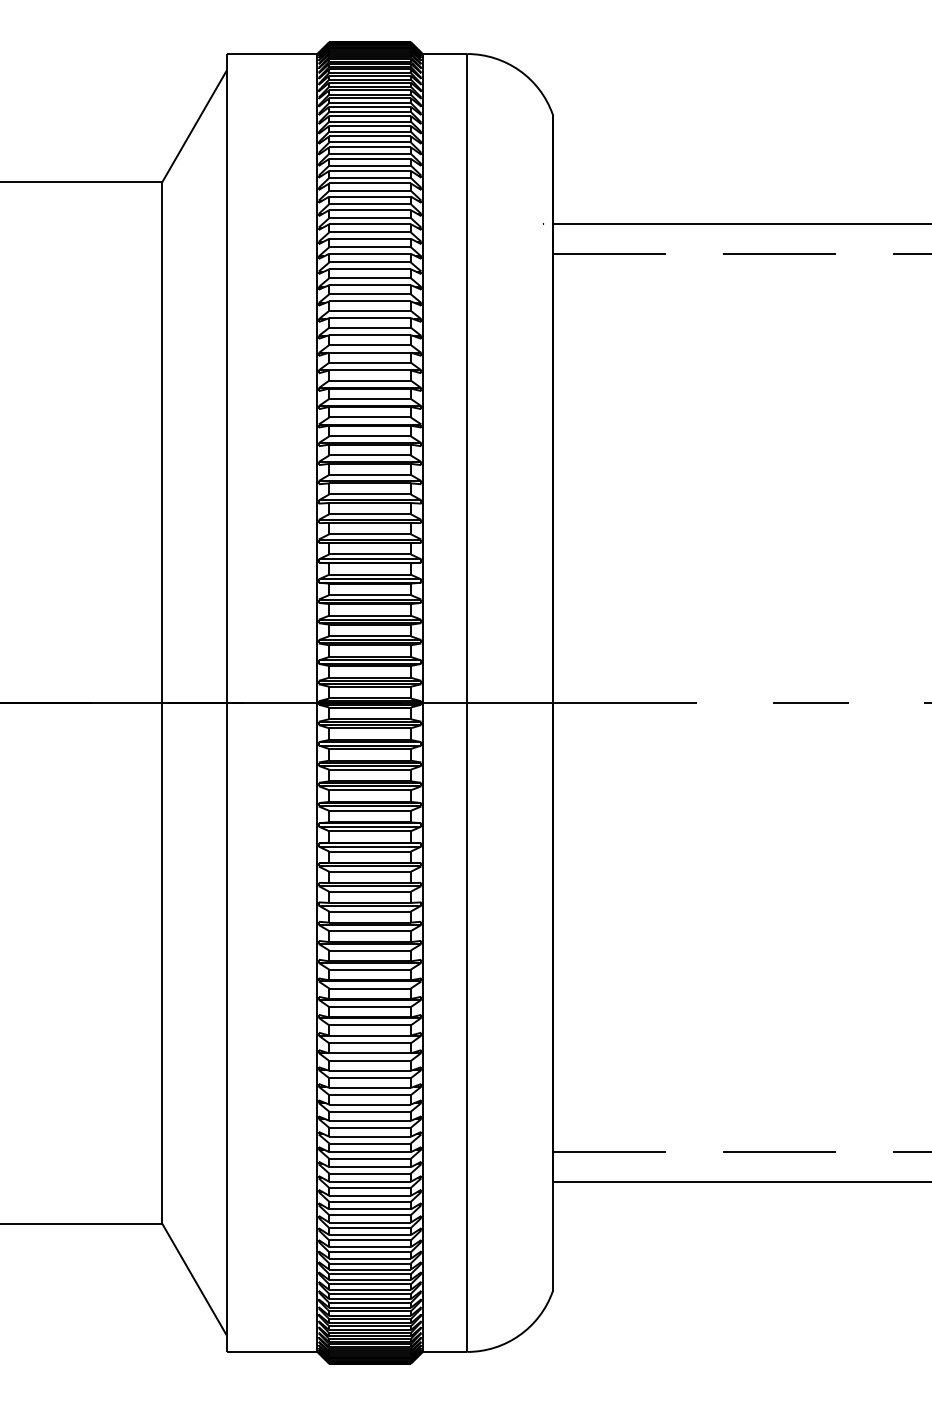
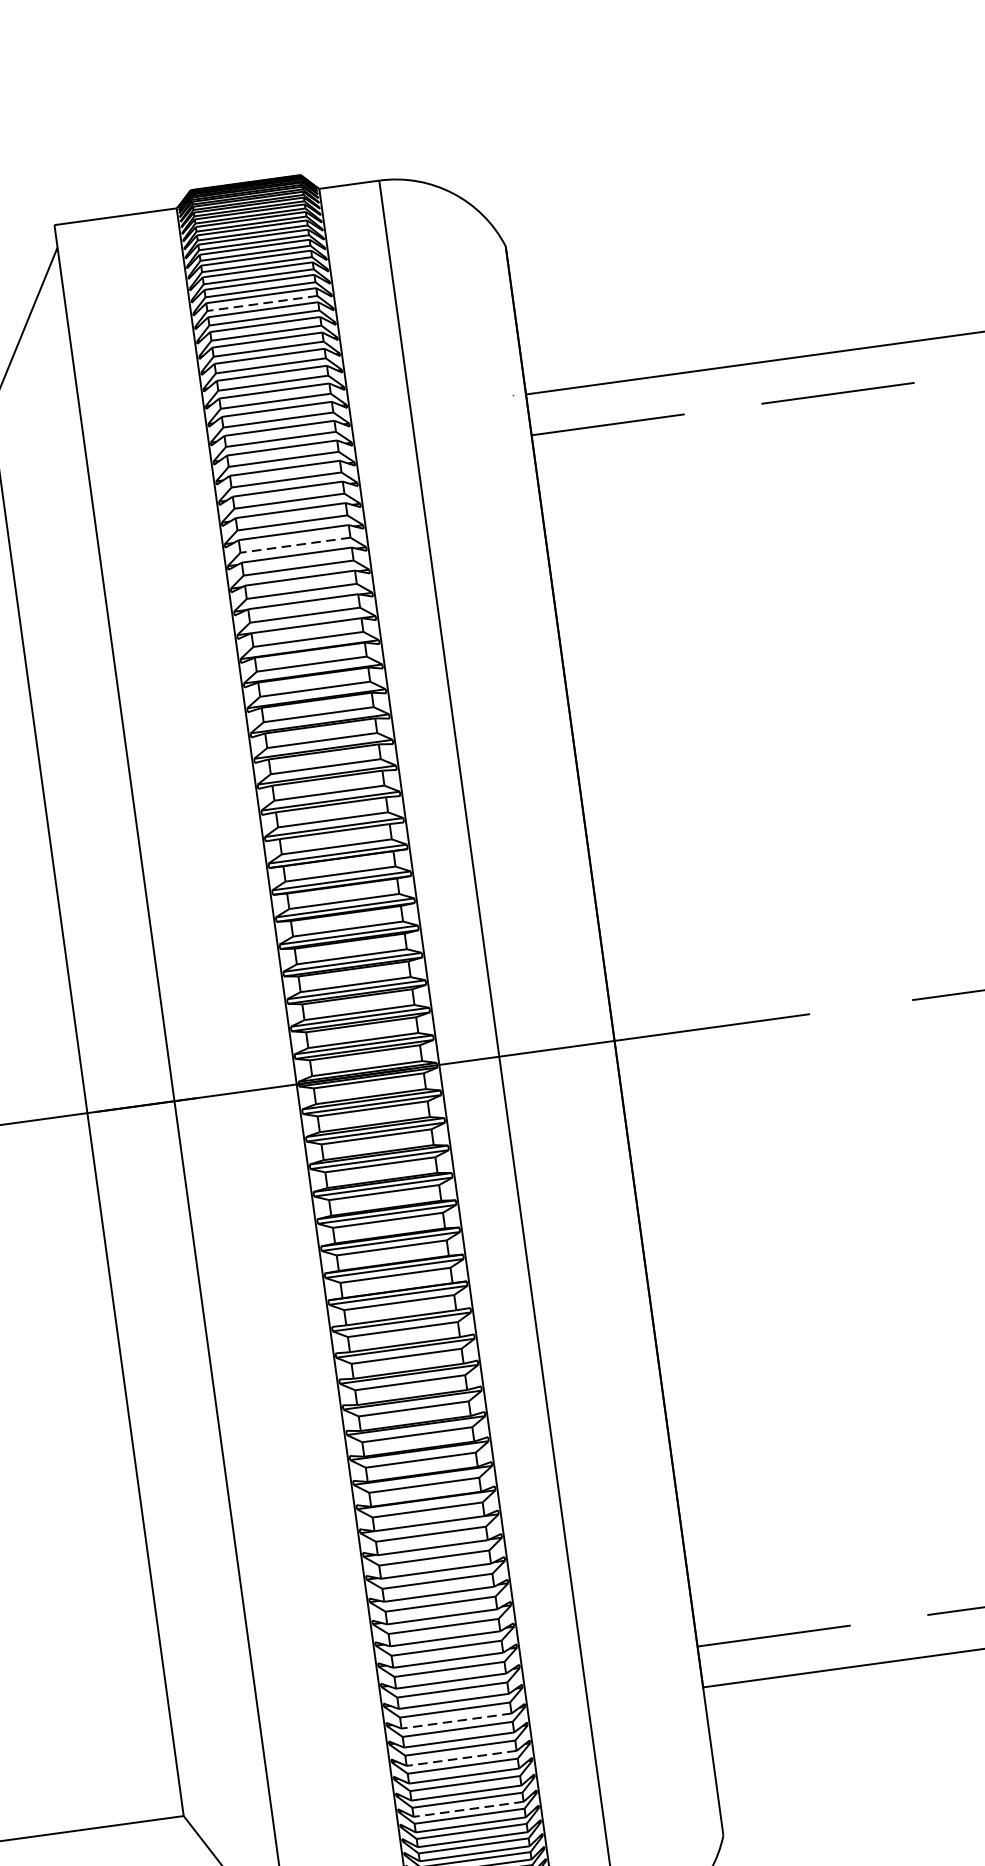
line: (370, 131) -> (262, 303), solid -> dashed
line: (370, 310) -> (295, 544), solid -> dashed
line: (370, 1181) -> (457, 1720), solid -> dashed
line: (370, 1209) -> (462, 1758), solid -> dashed
line: (370, 1247) -> (469, 1809), solid -> dashed

